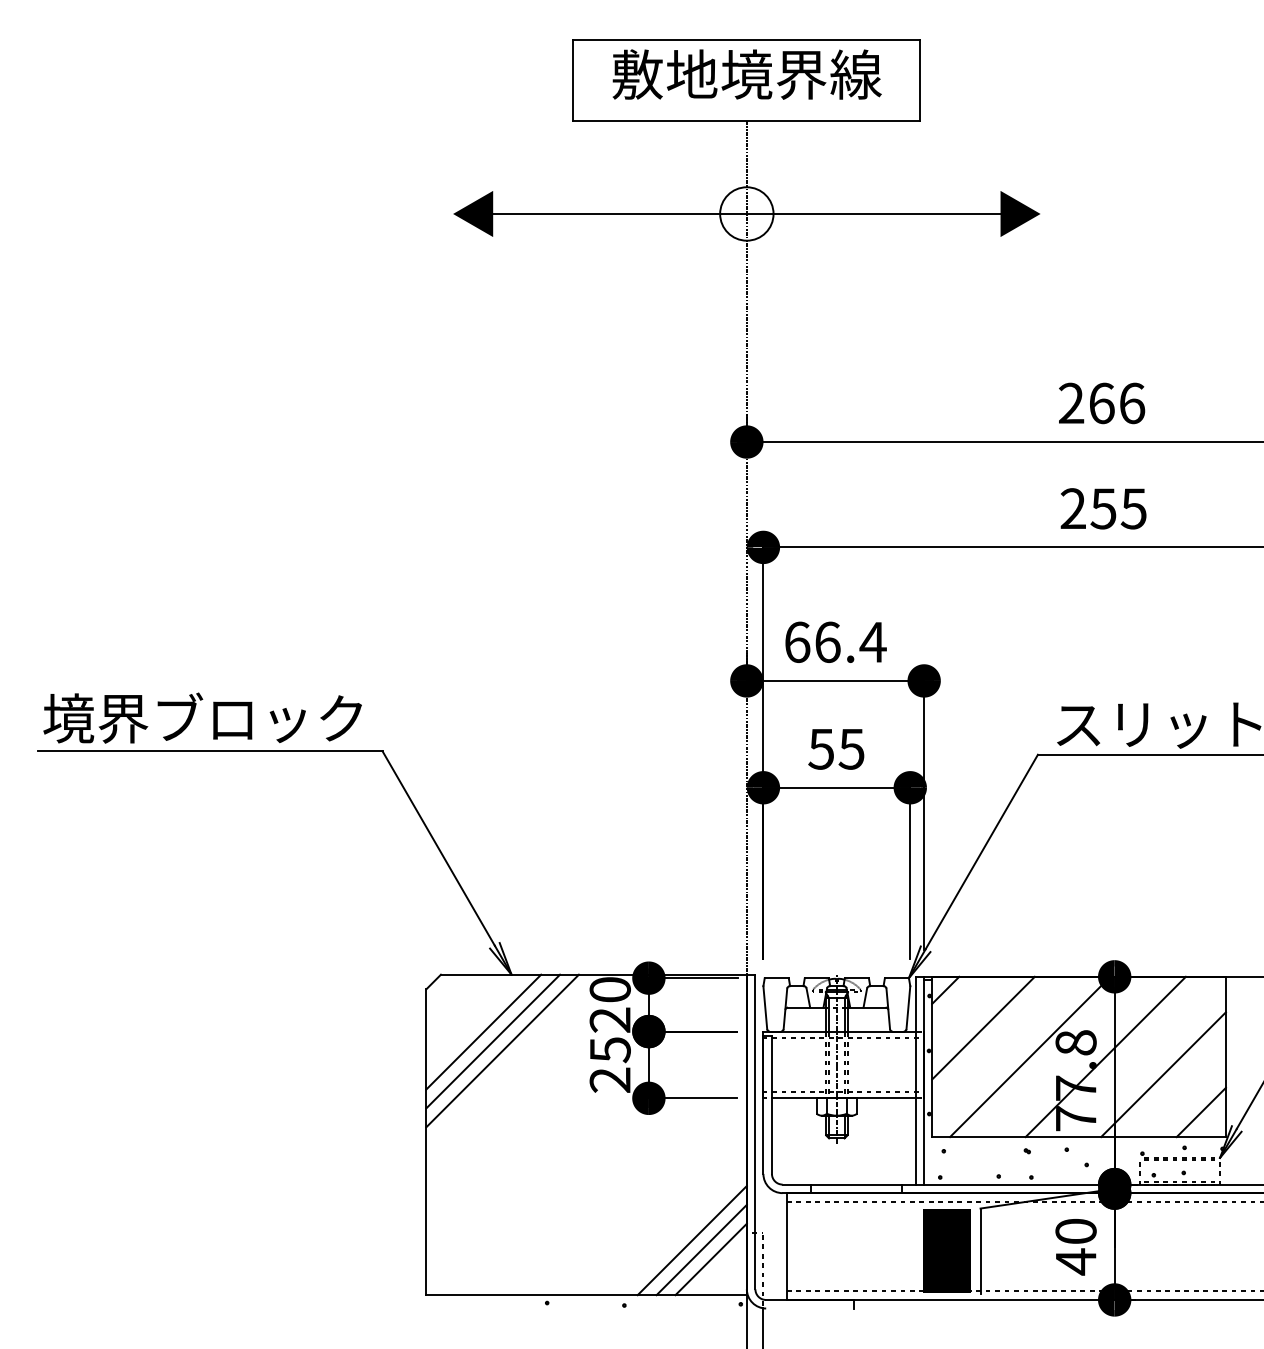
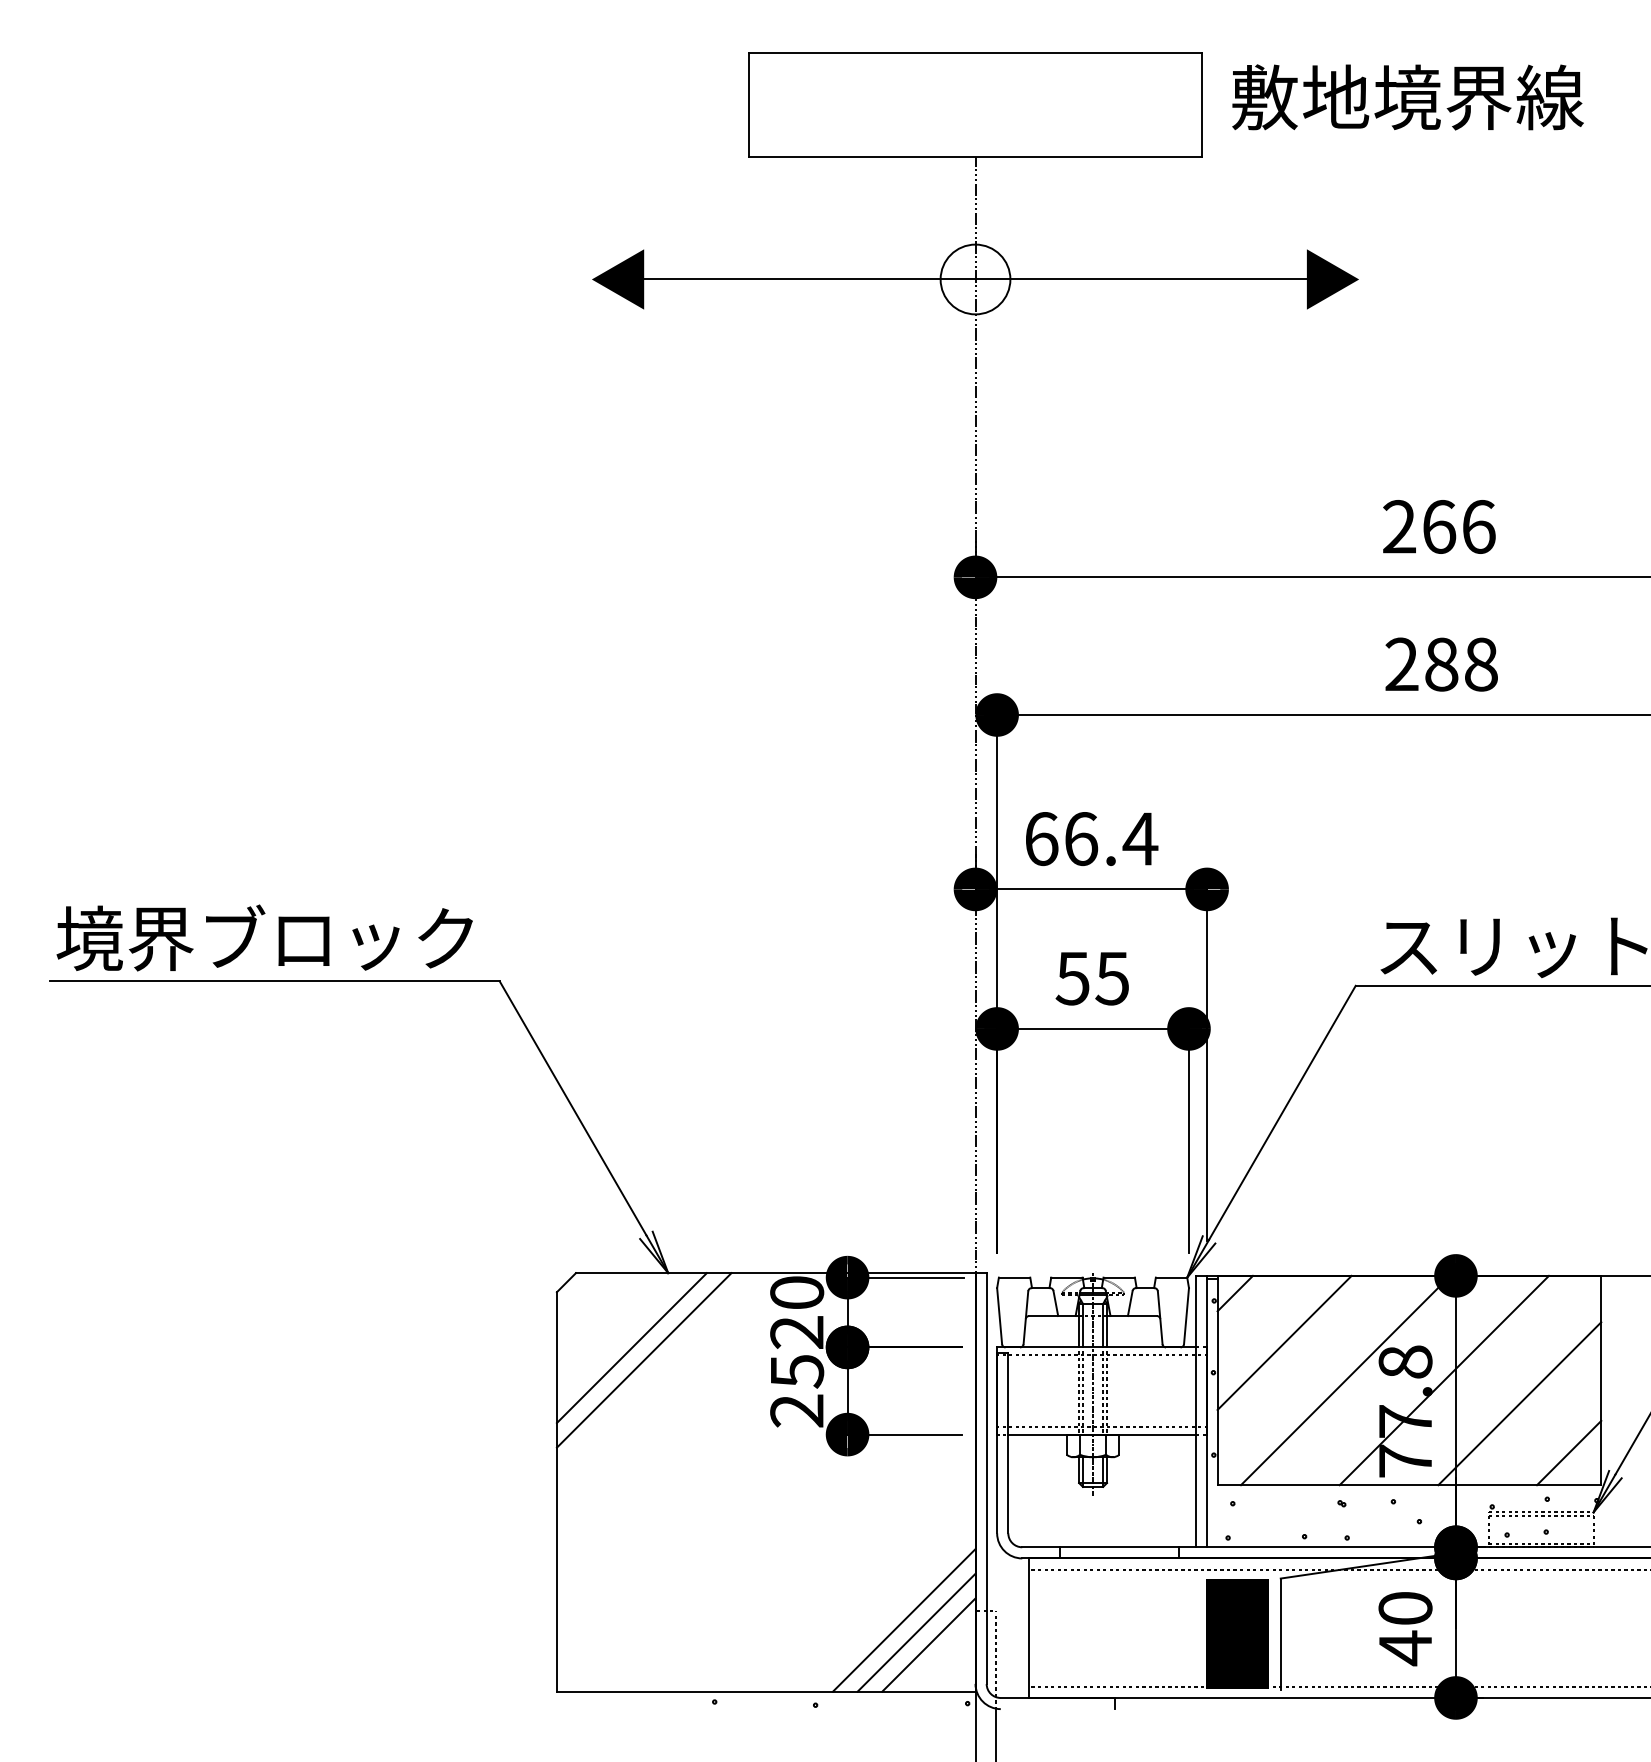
text: (746, 74) -> (1407, 97), moved
text: (1118, 508) -> (1460, 664), 255 -> 288
line: (502, 1050) -> (656, 1372), removed

